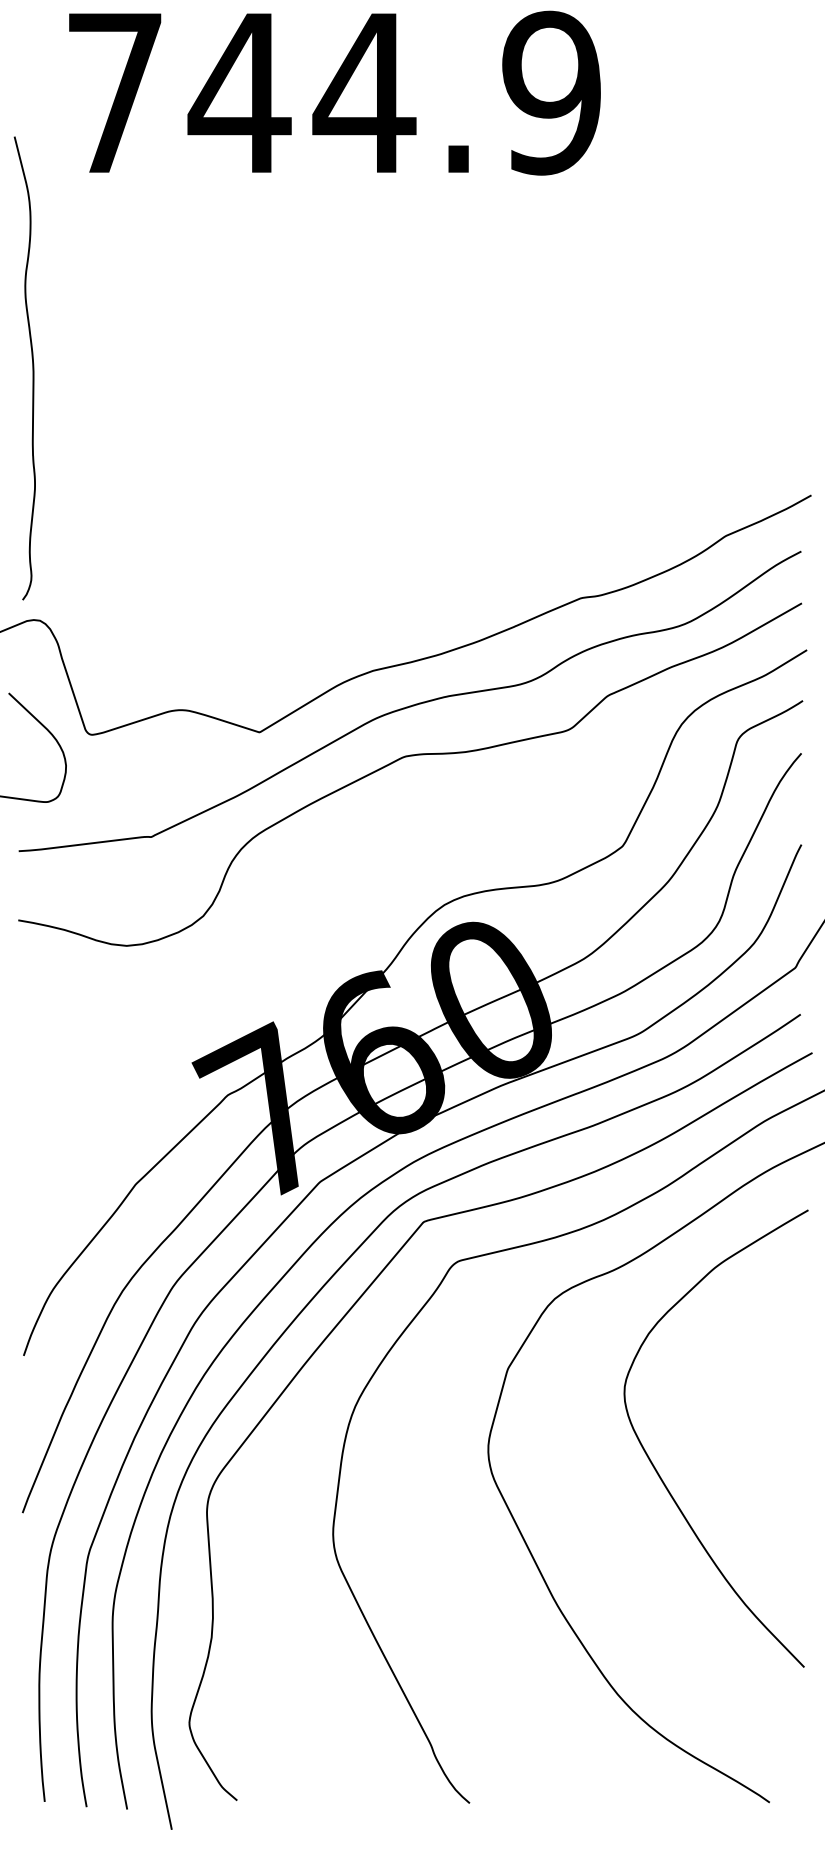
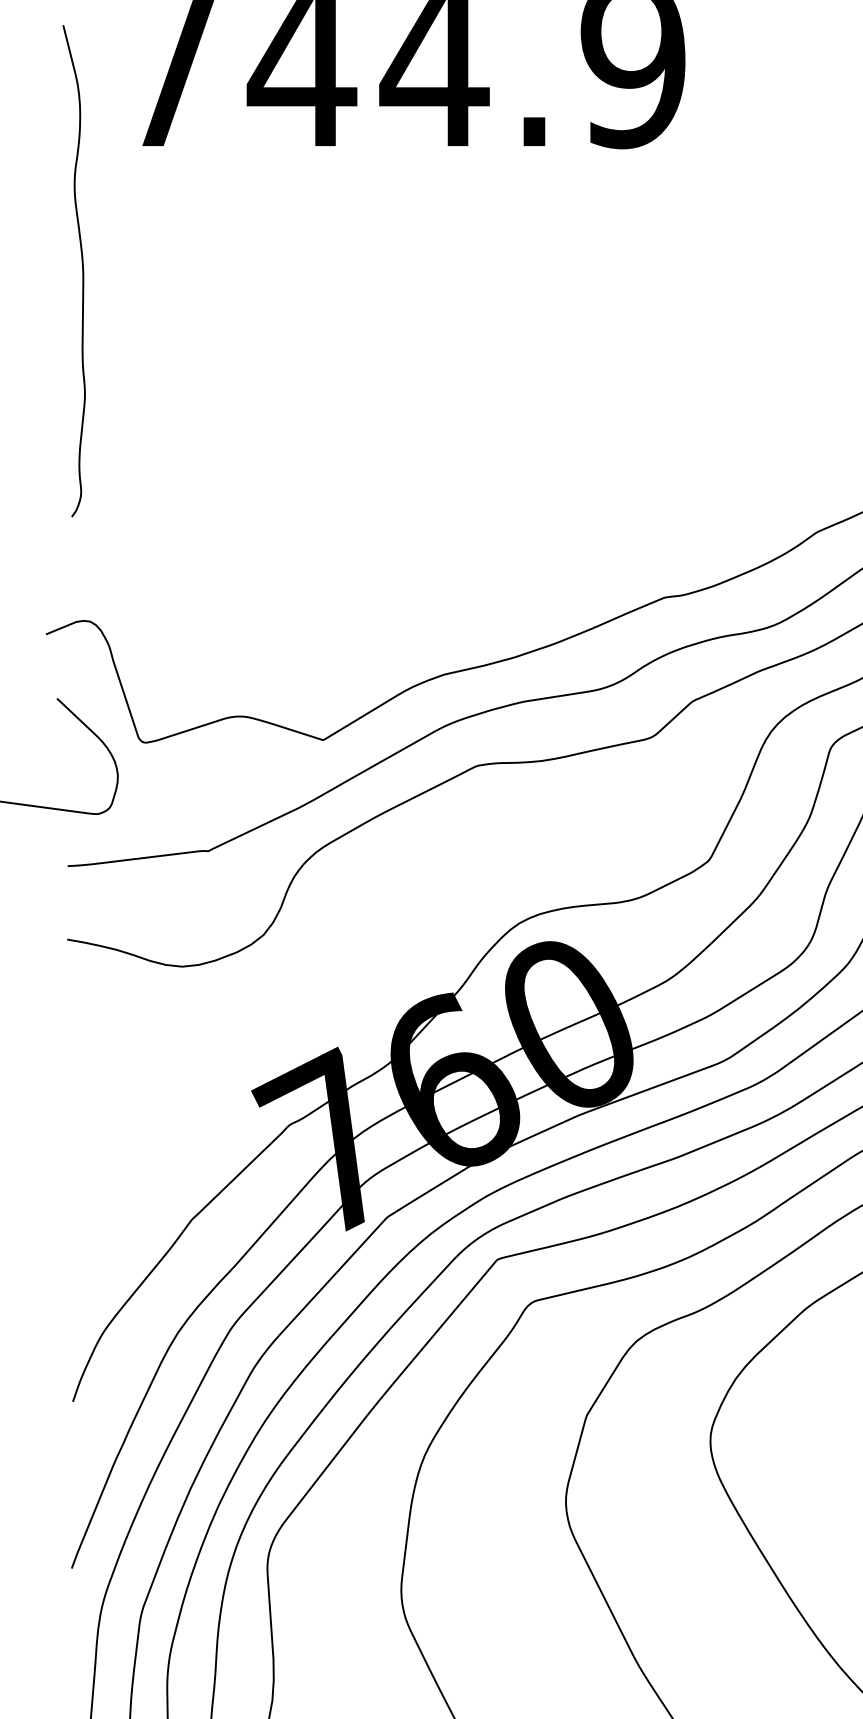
curve: (32, 368) -> (82, 271), moved

